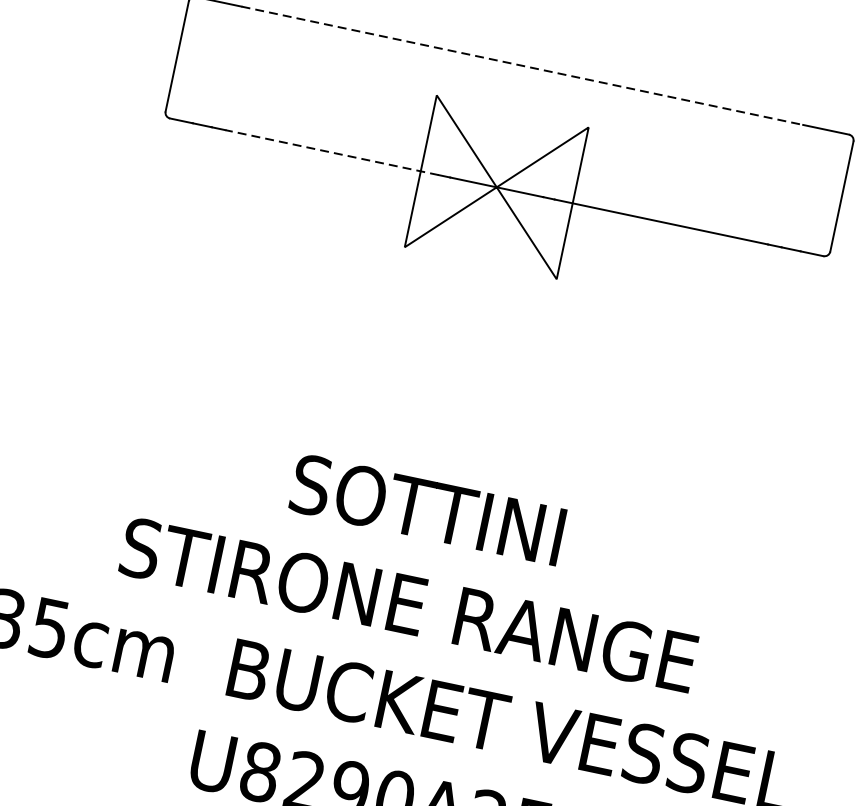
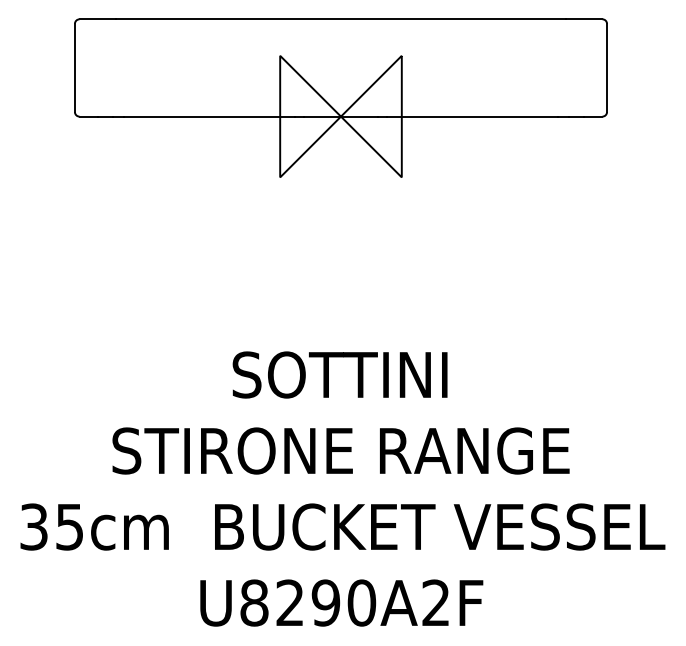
line: (521, 65) -> (340, 19), dashed -> solid
line: (331, 152) -> (208, 116), dashed -> solid

